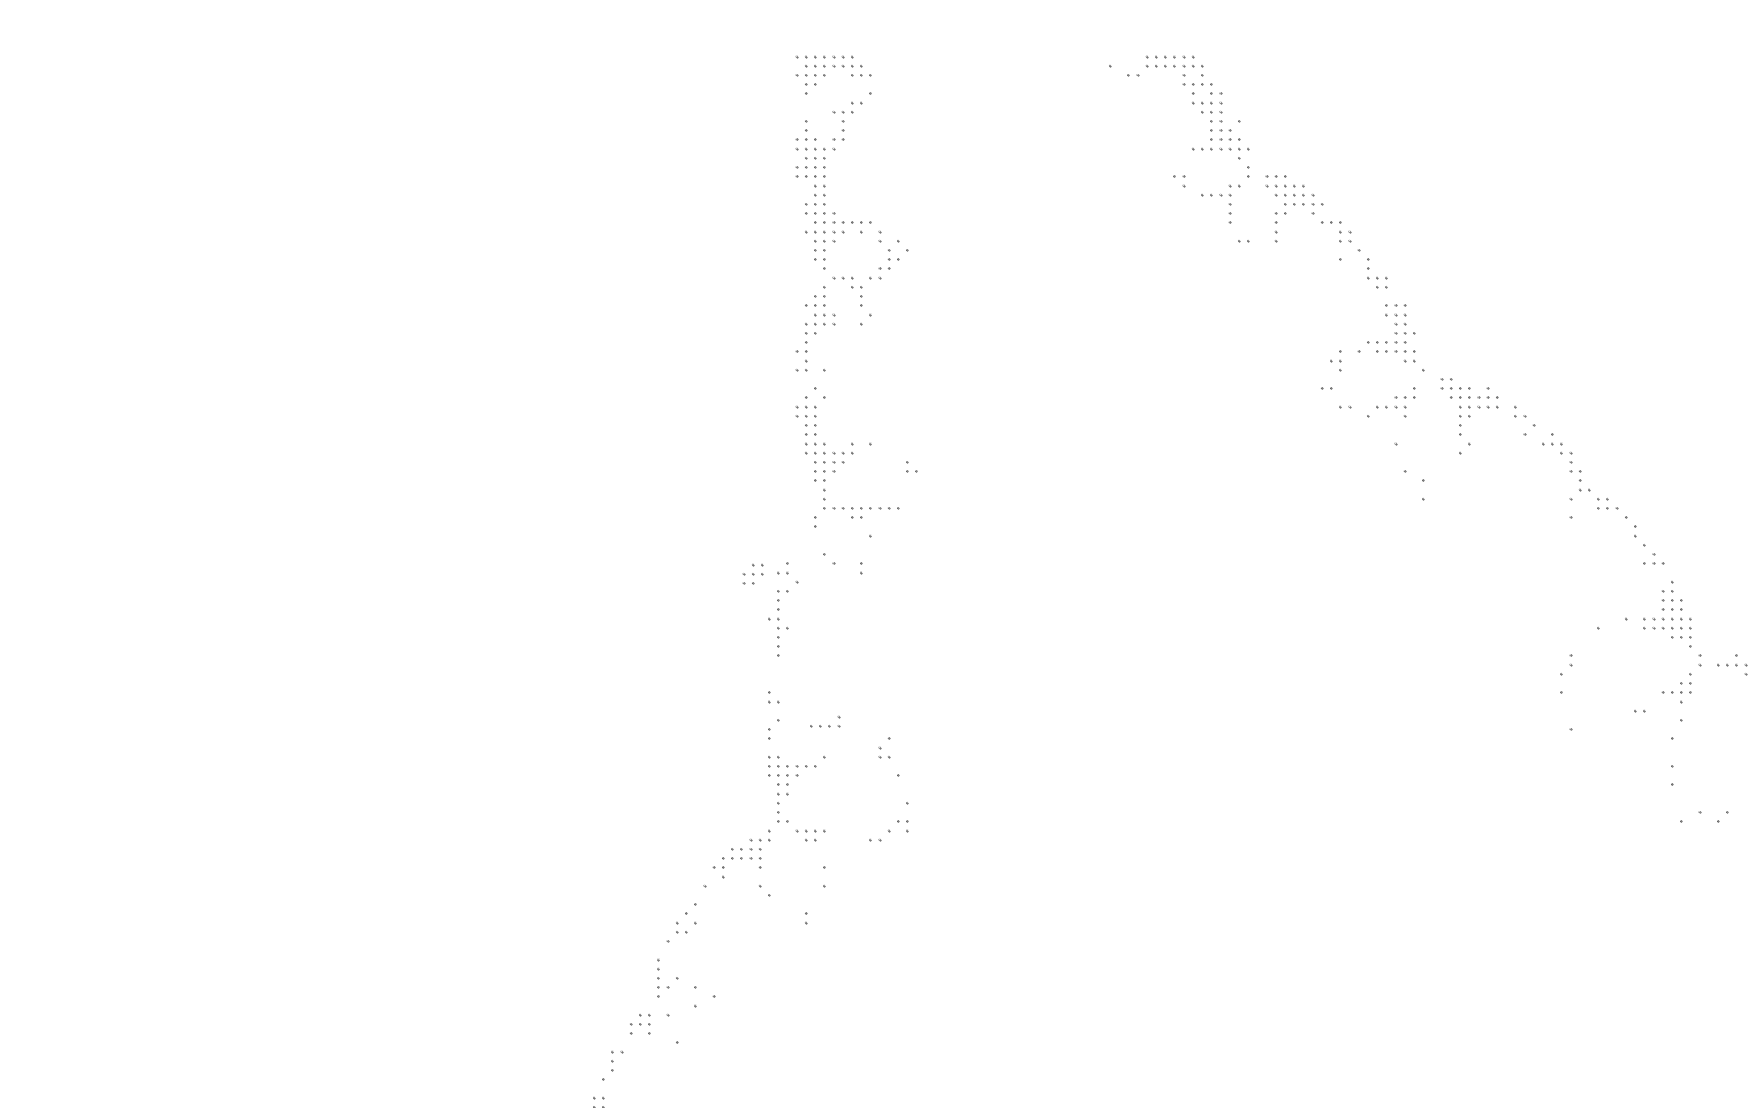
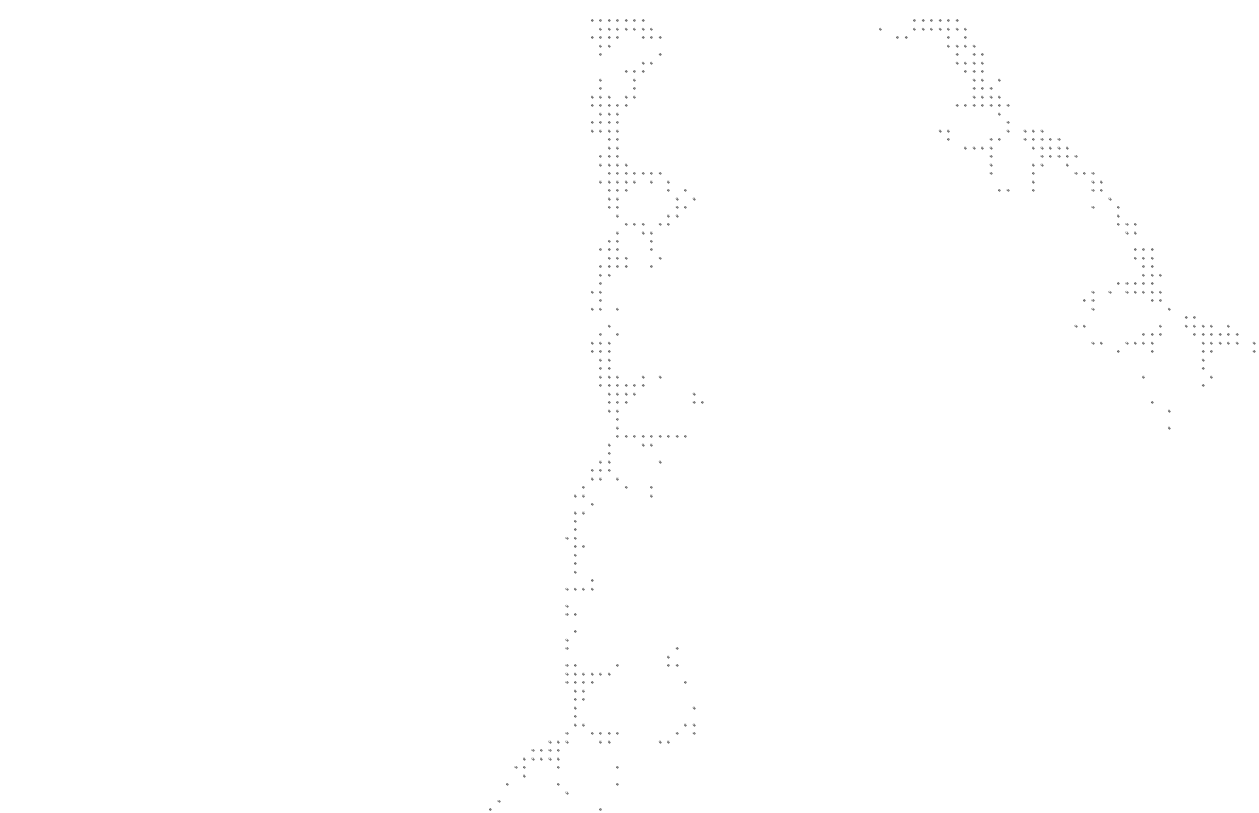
part: (752, 574) -> (600, 470), moved
part: (825, 721) -> (579, 584), moved

